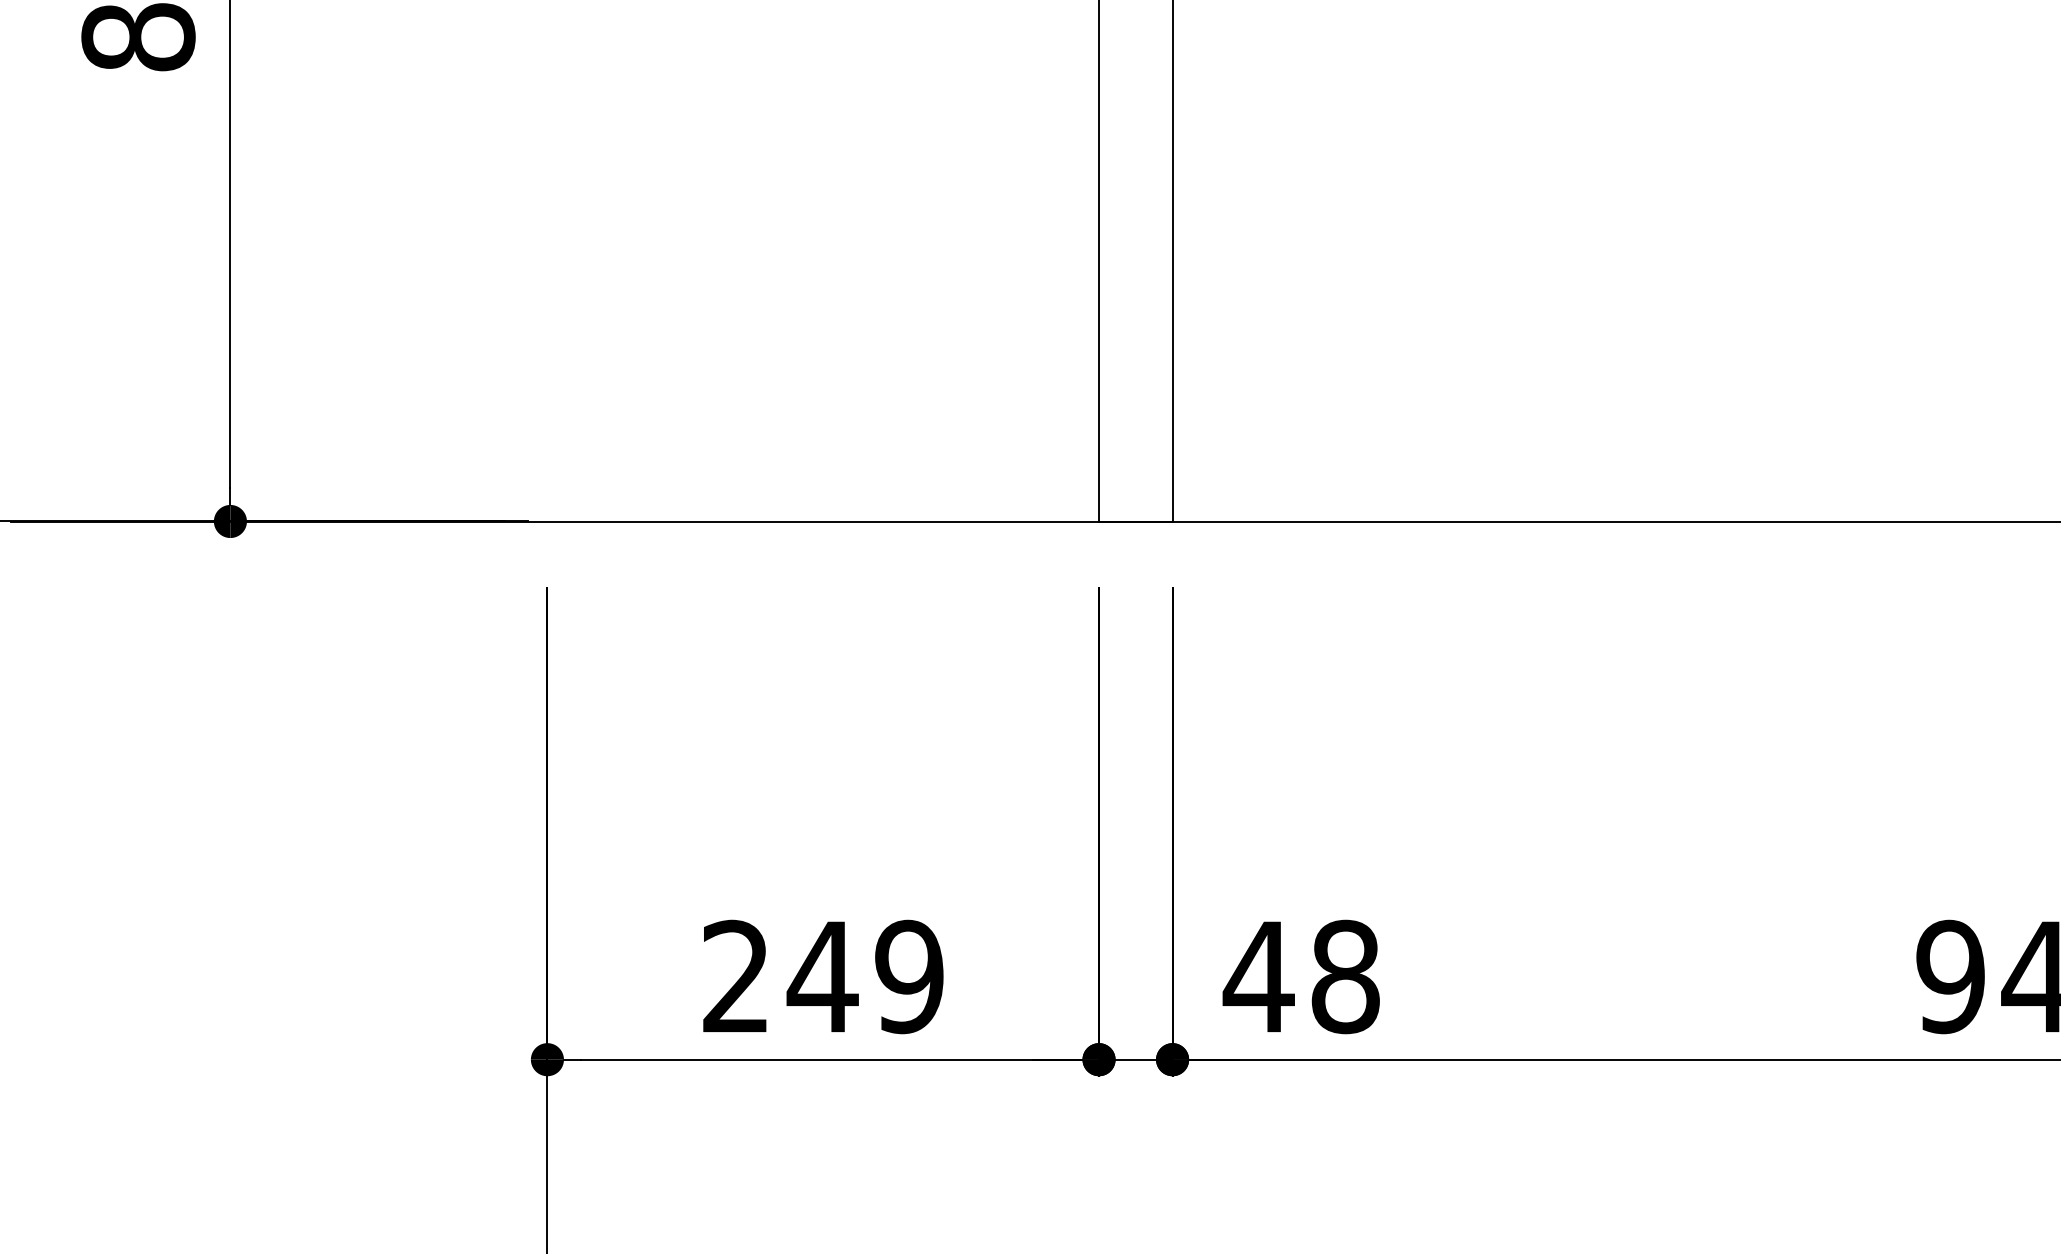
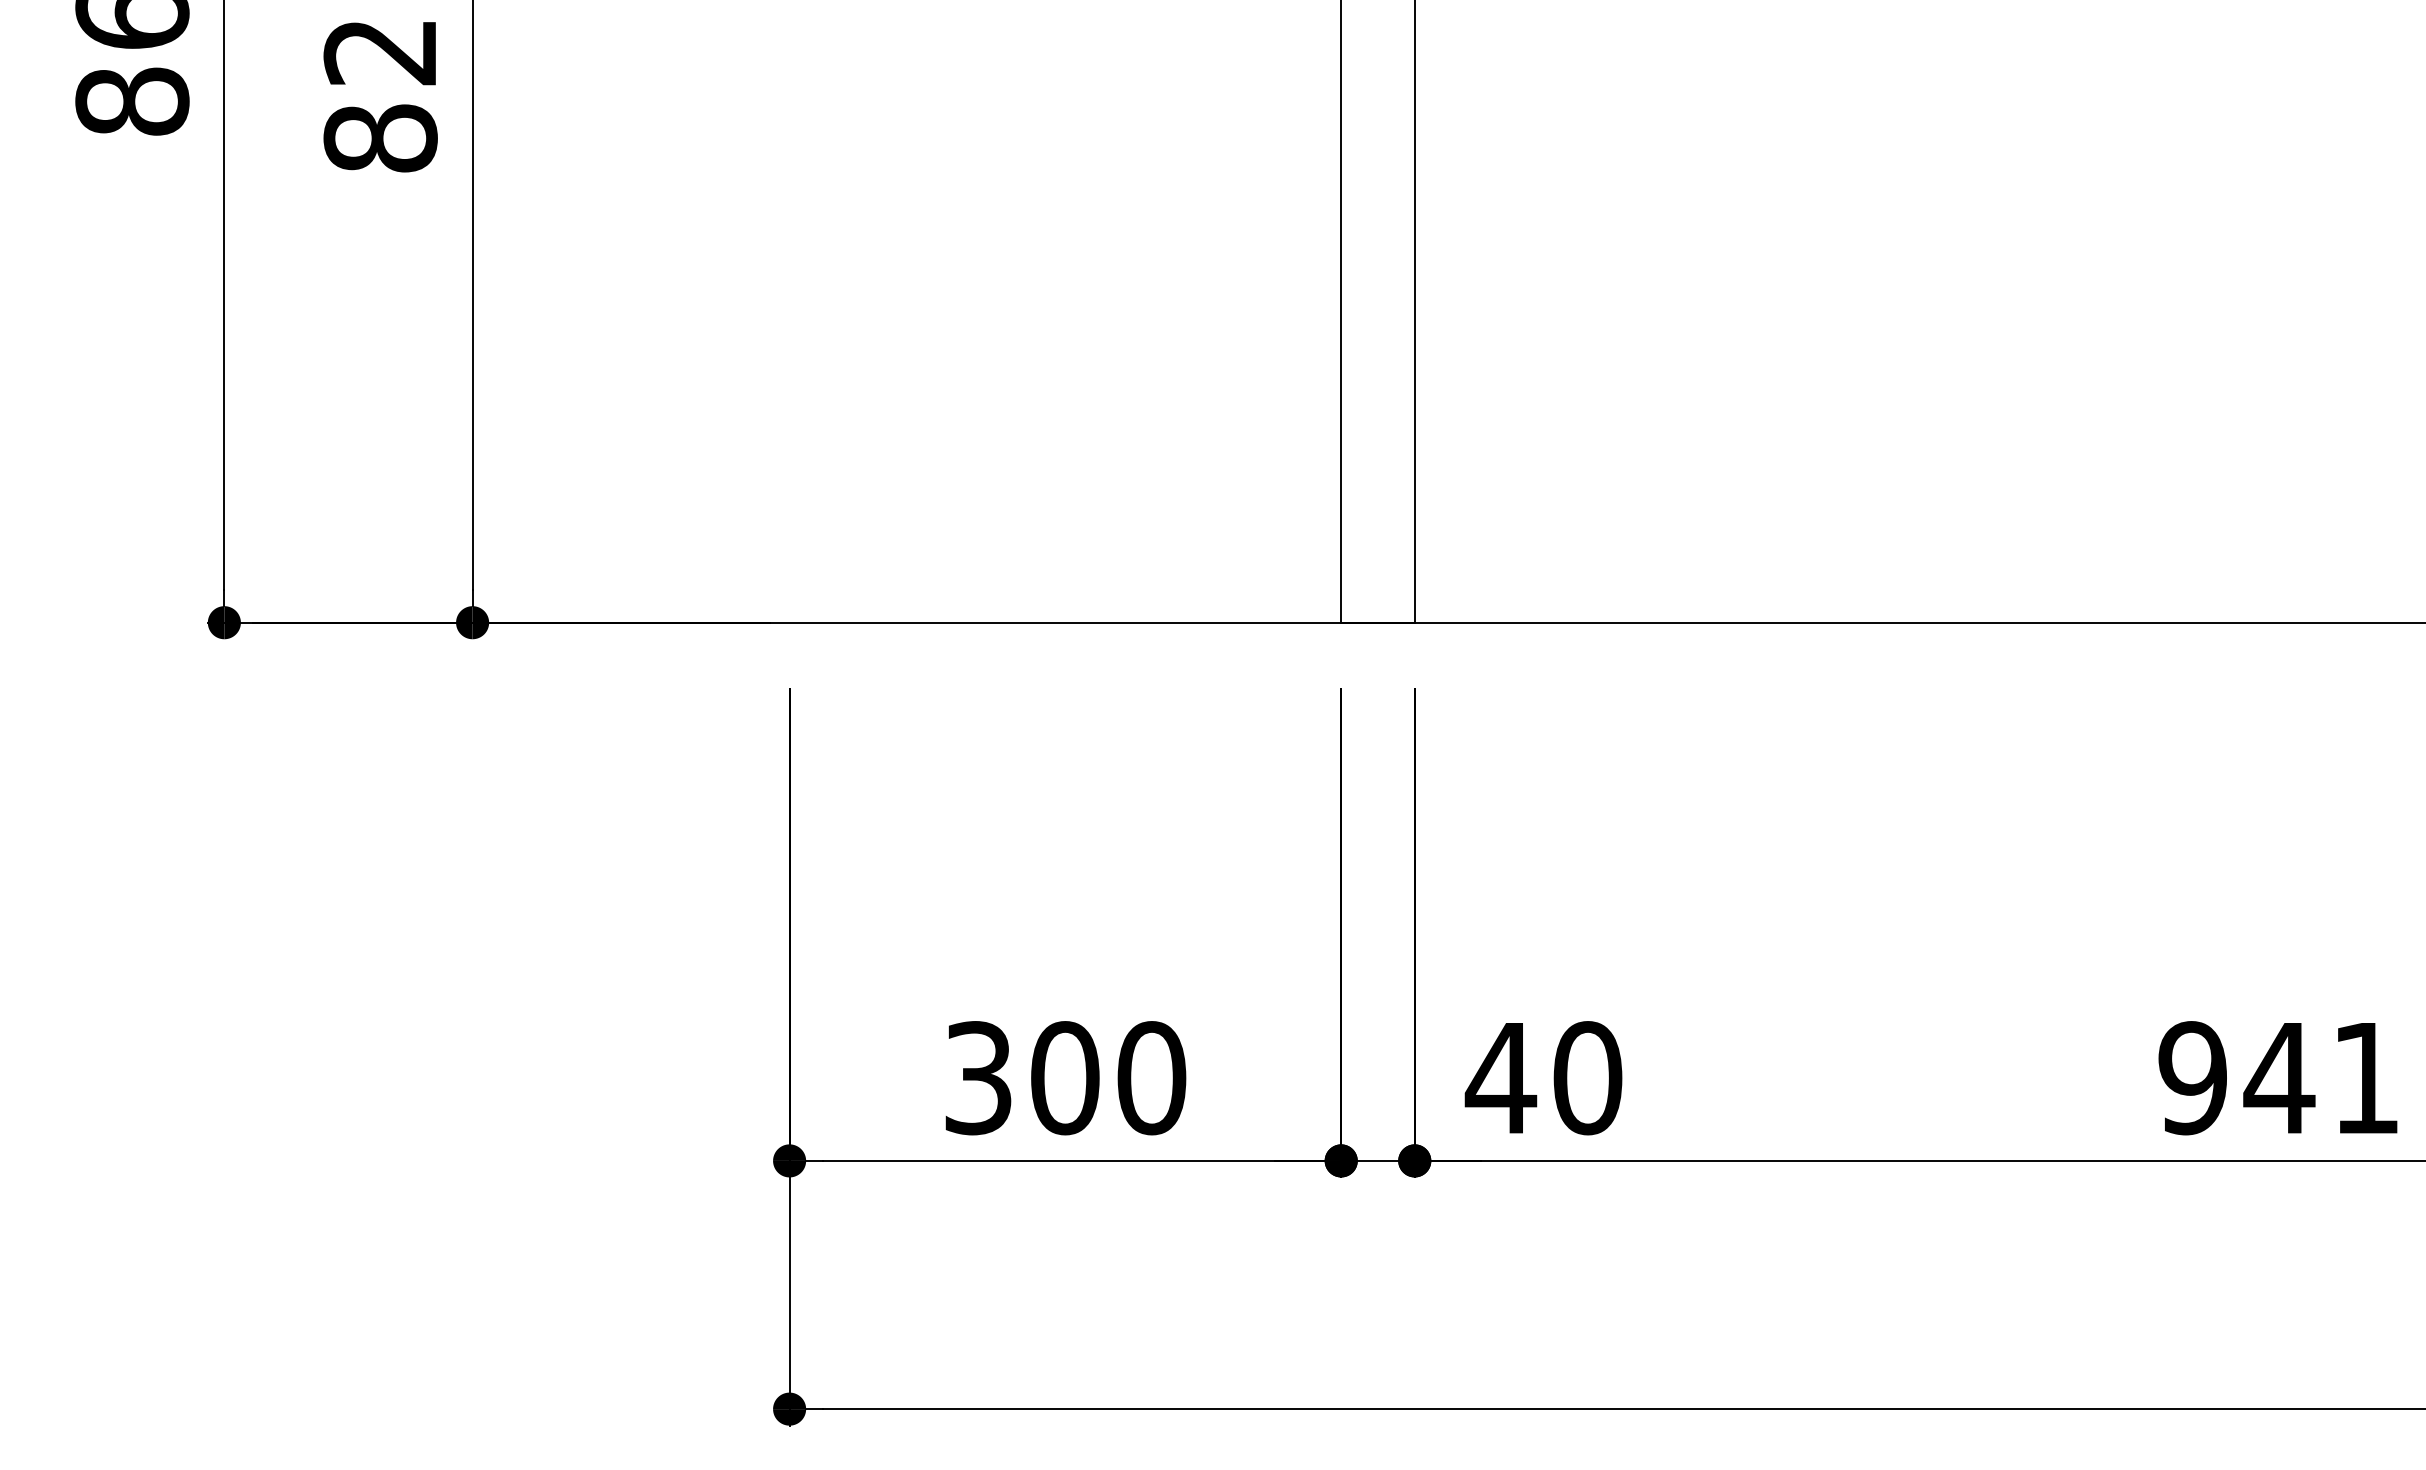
text: (823, 977) -> (1065, 1078), 249 -> 300
text: (1345, 977) -> (1587, 1078), 48 -> 40

